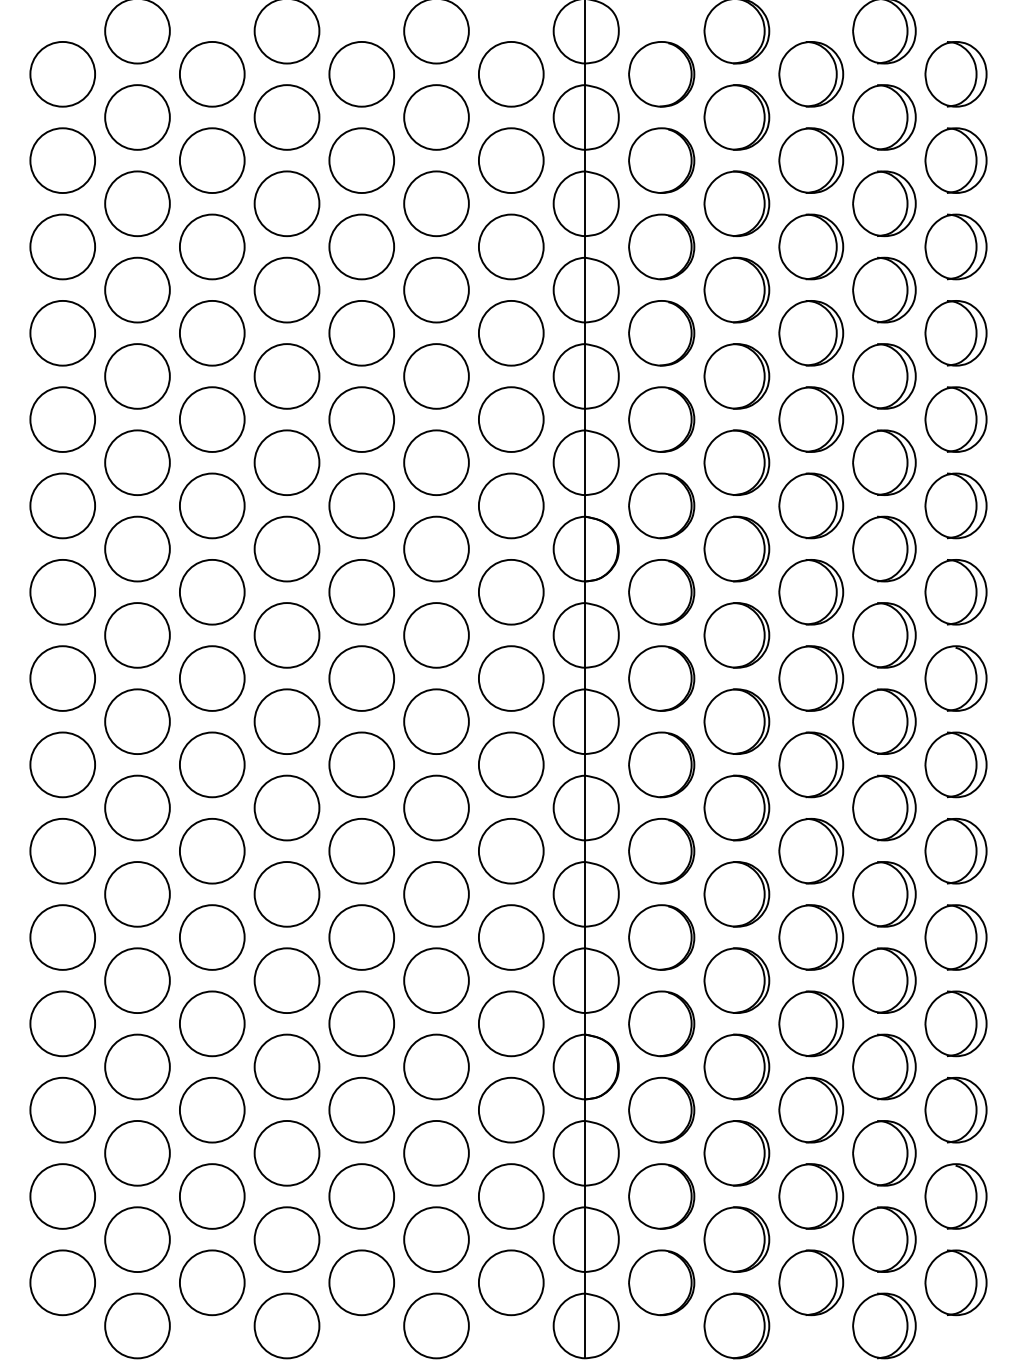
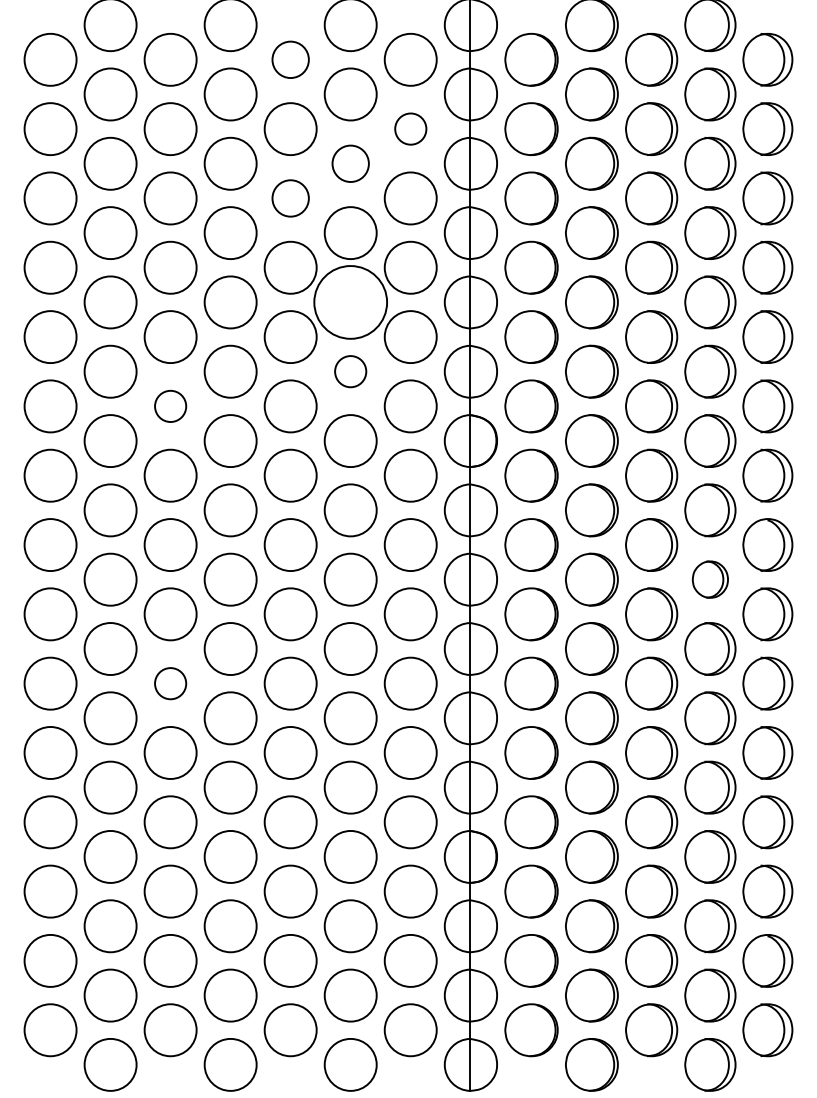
circle: (361, 73) -> (290, 59), size x0.7
circle: (511, 160) -> (410, 129), size x0.6
circle: (436, 203) -> (350, 163), size x0.7
circle: (361, 246) -> (290, 198), size x0.7
circle: (436, 376) -> (350, 302), size x1.4
circle: (436, 462) -> (350, 371), size x0.6
circle: (211, 505) -> (170, 406), size x0.6
part: (884, 721) -> (710, 579), size x0.7
circle: (211, 850) -> (170, 683), size x0.6

